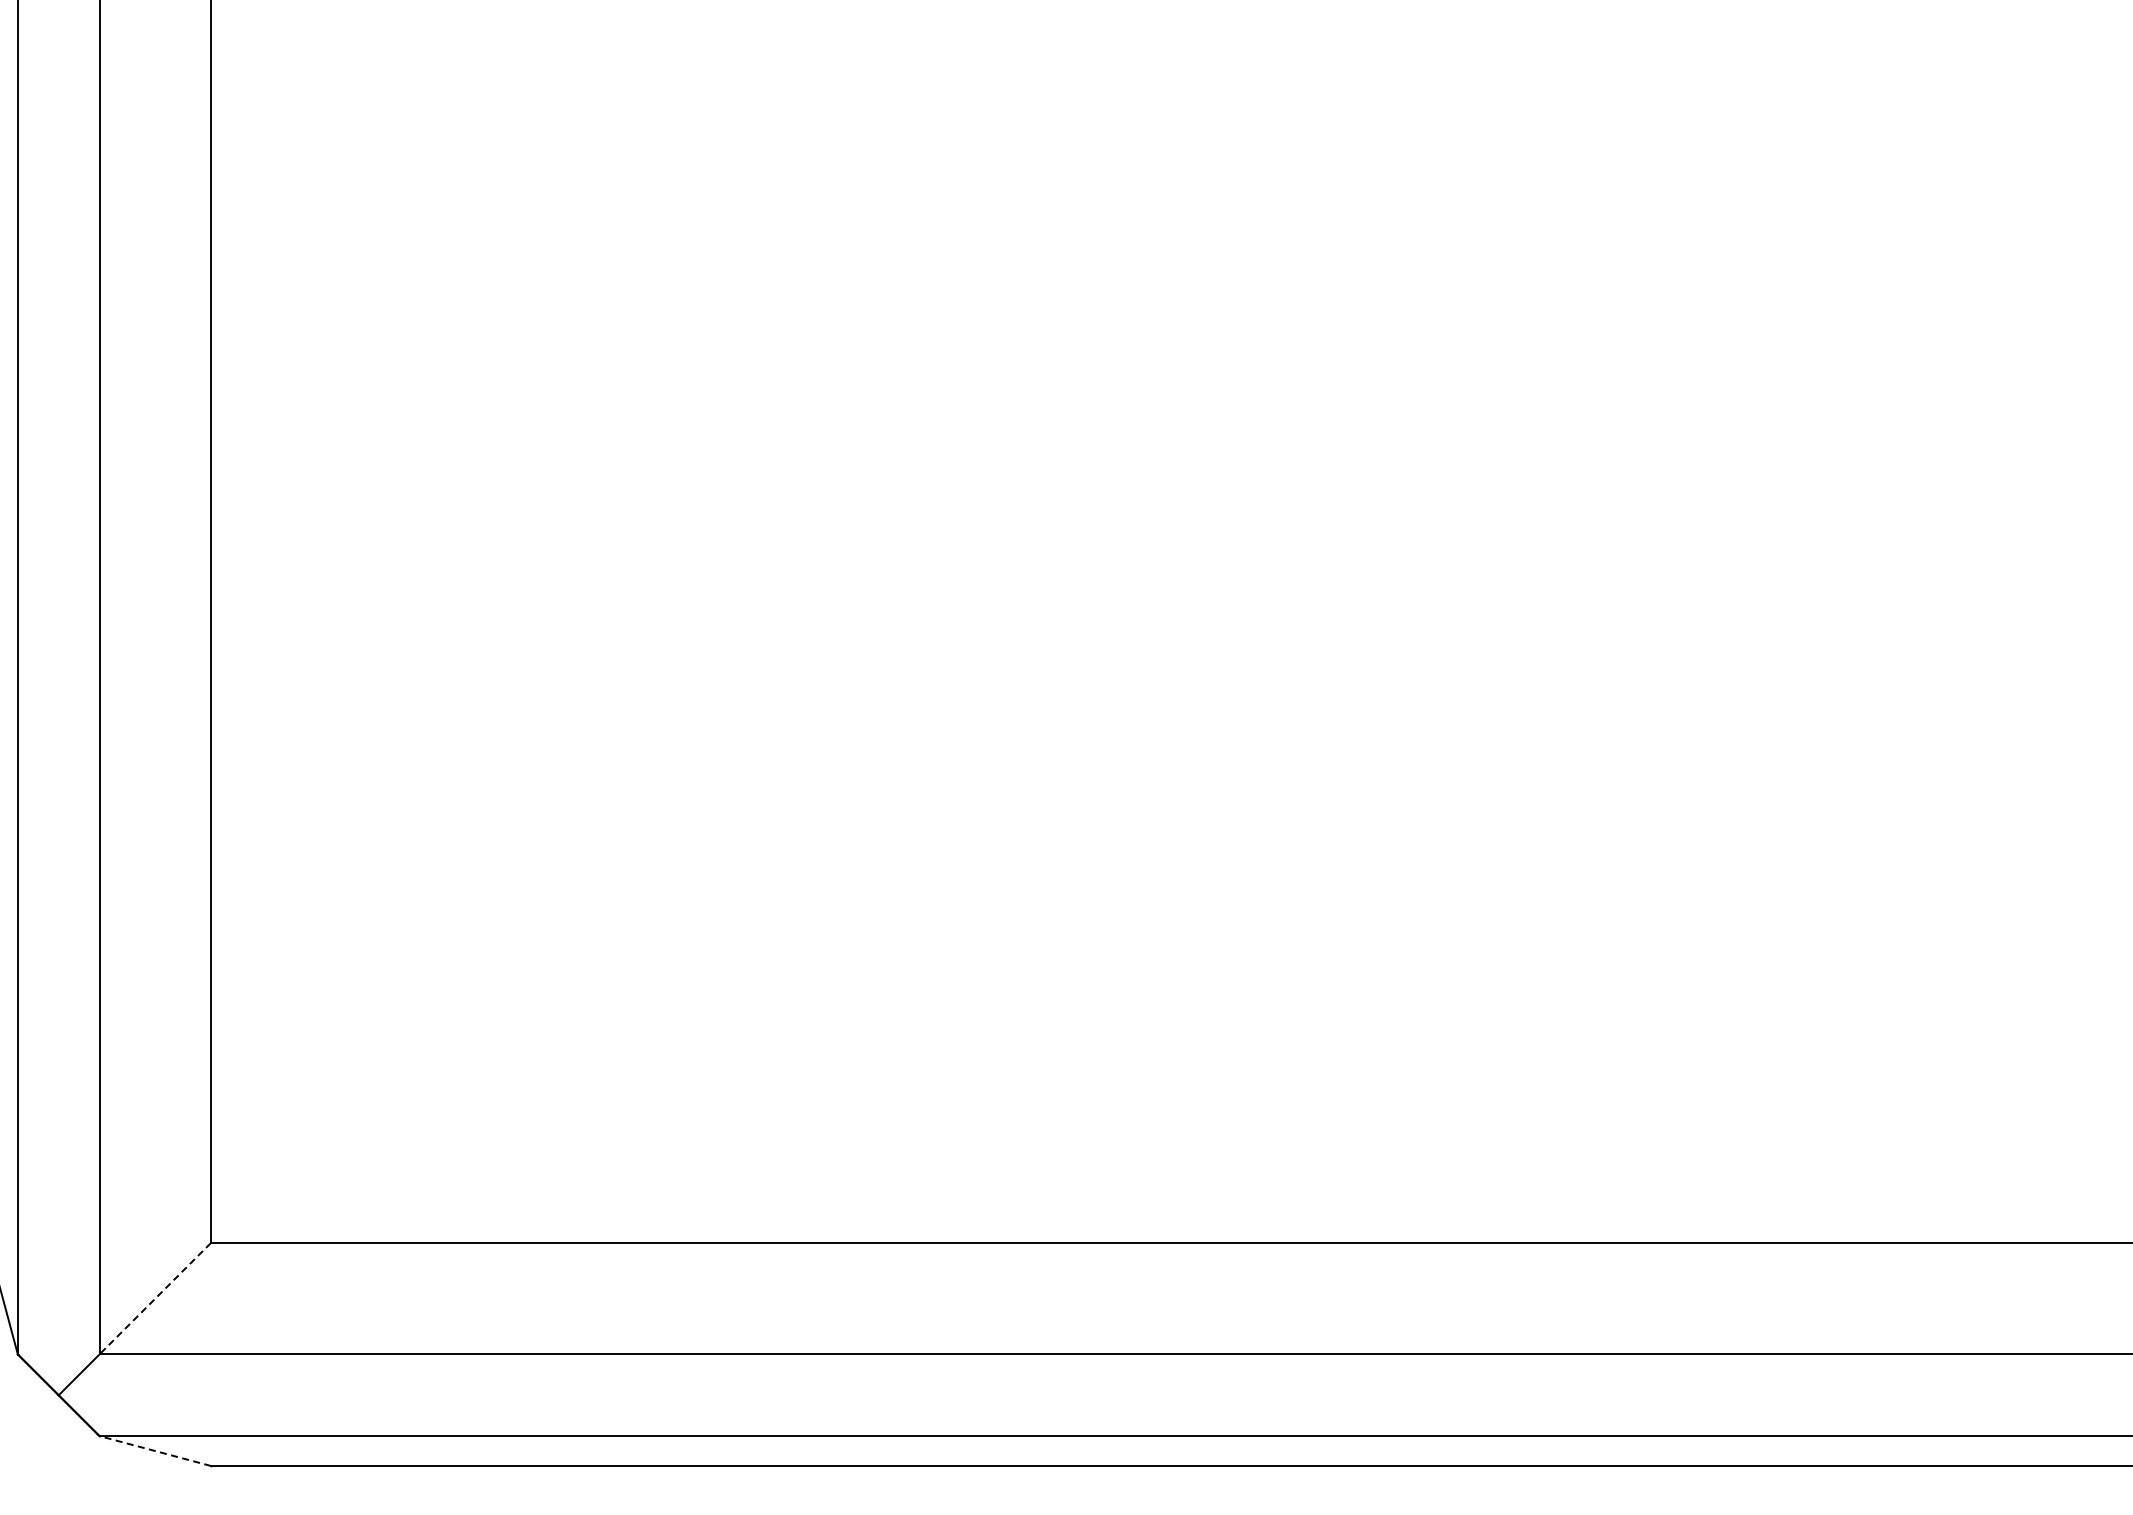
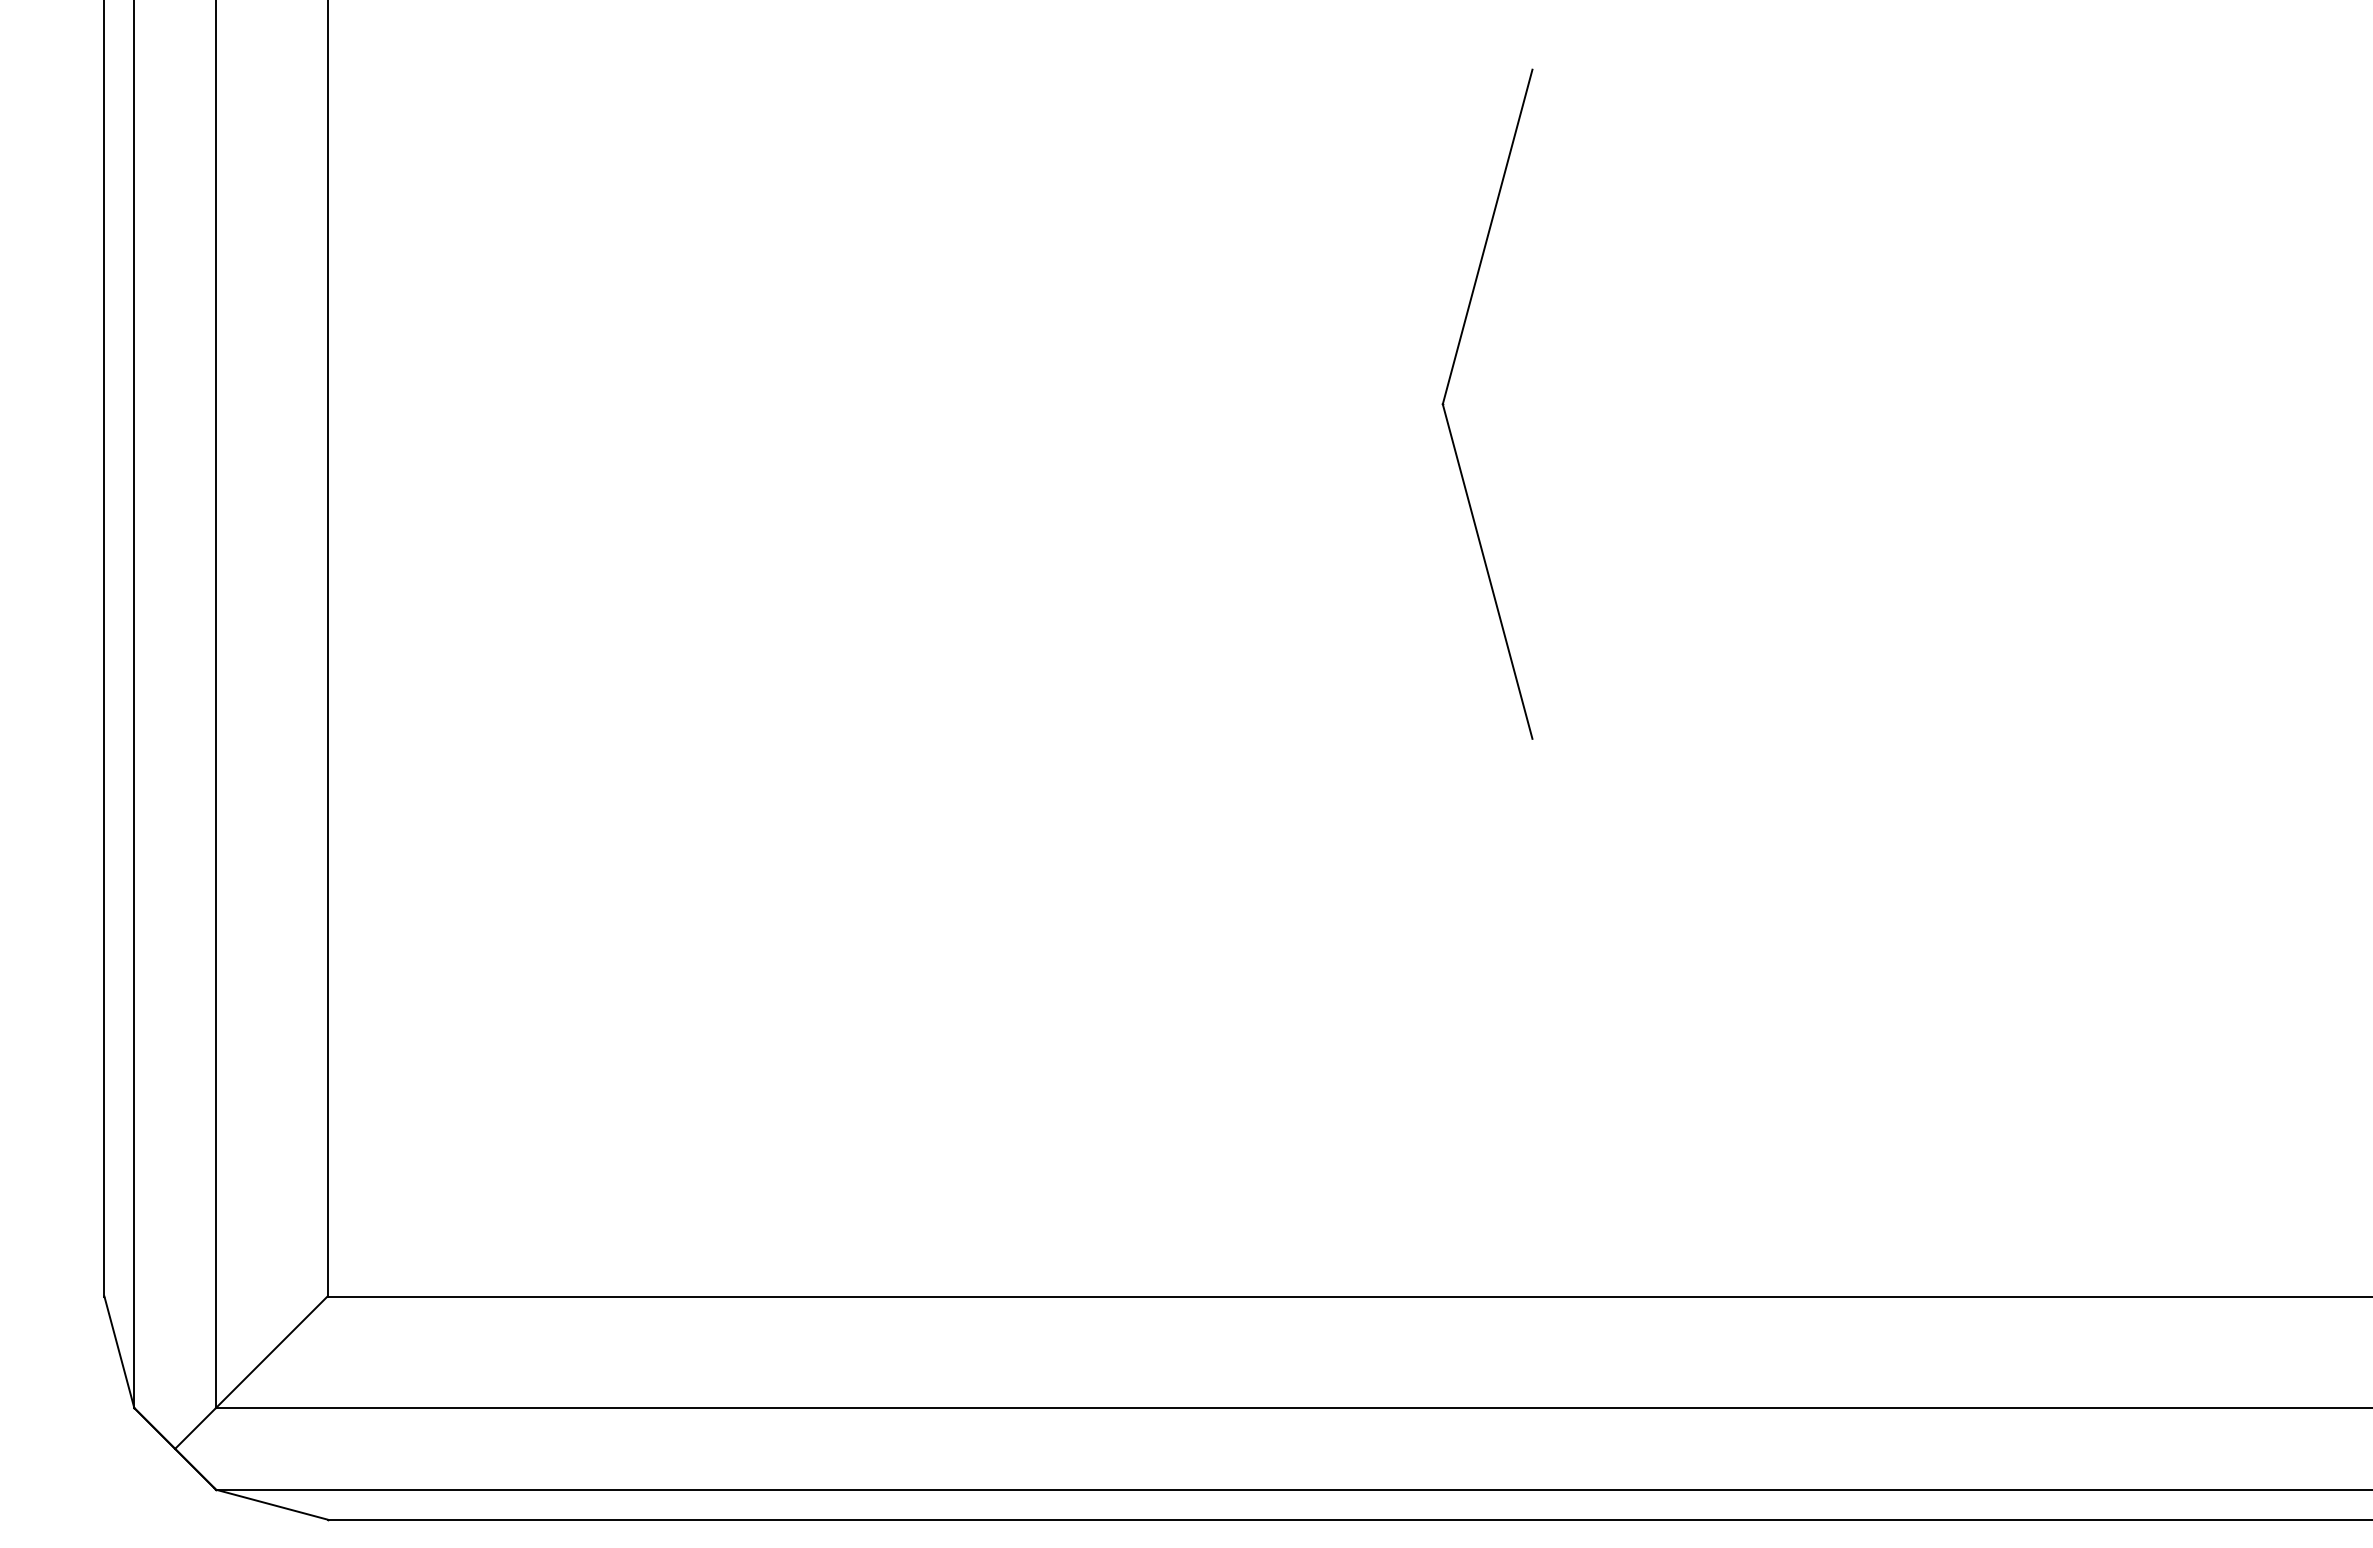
part: (1331, 337) -> (1447, 391), added
line: (155, 1298) -> (271, 1352), dashed -> solid
line: (155, 1450) -> (271, 1504), dashed -> solid

